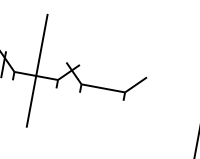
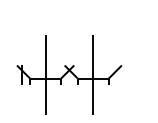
line: (104, 82) -> (93, 74), added

